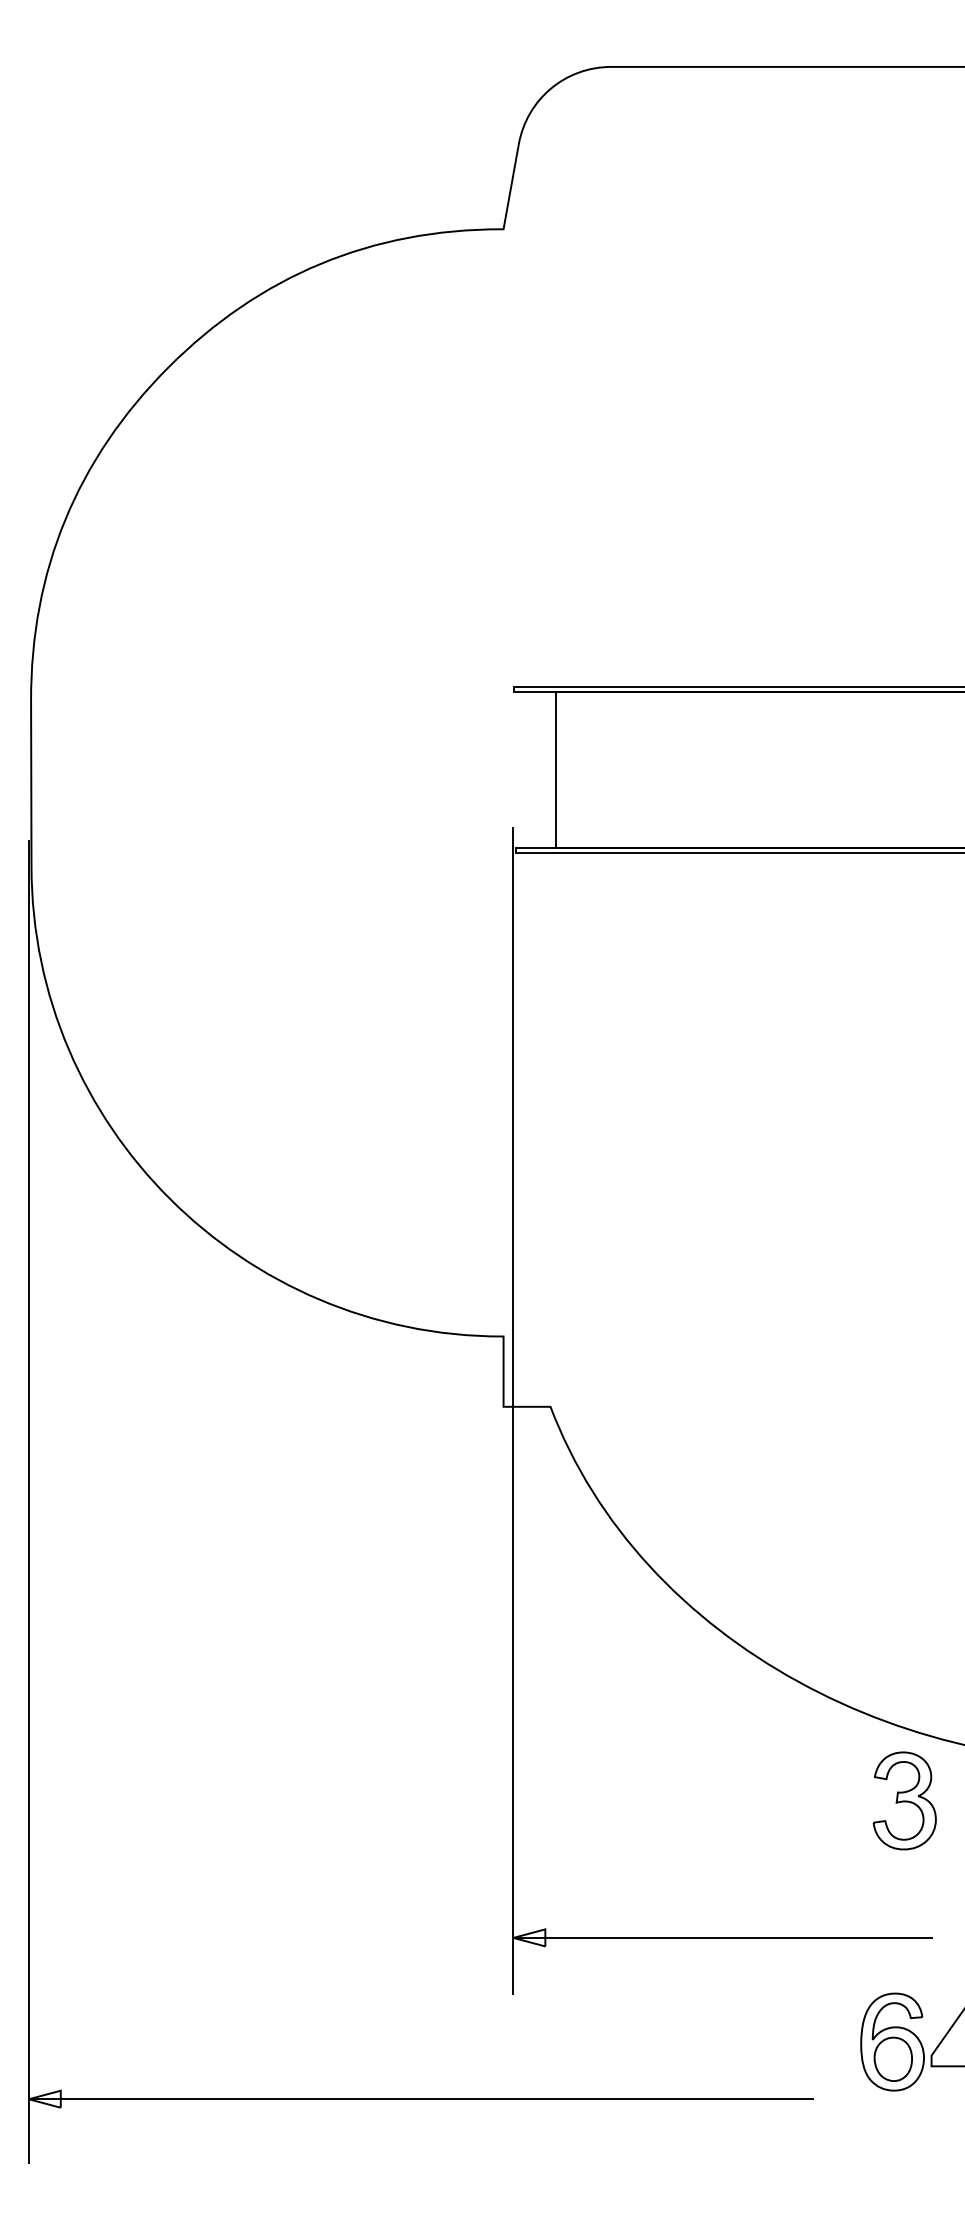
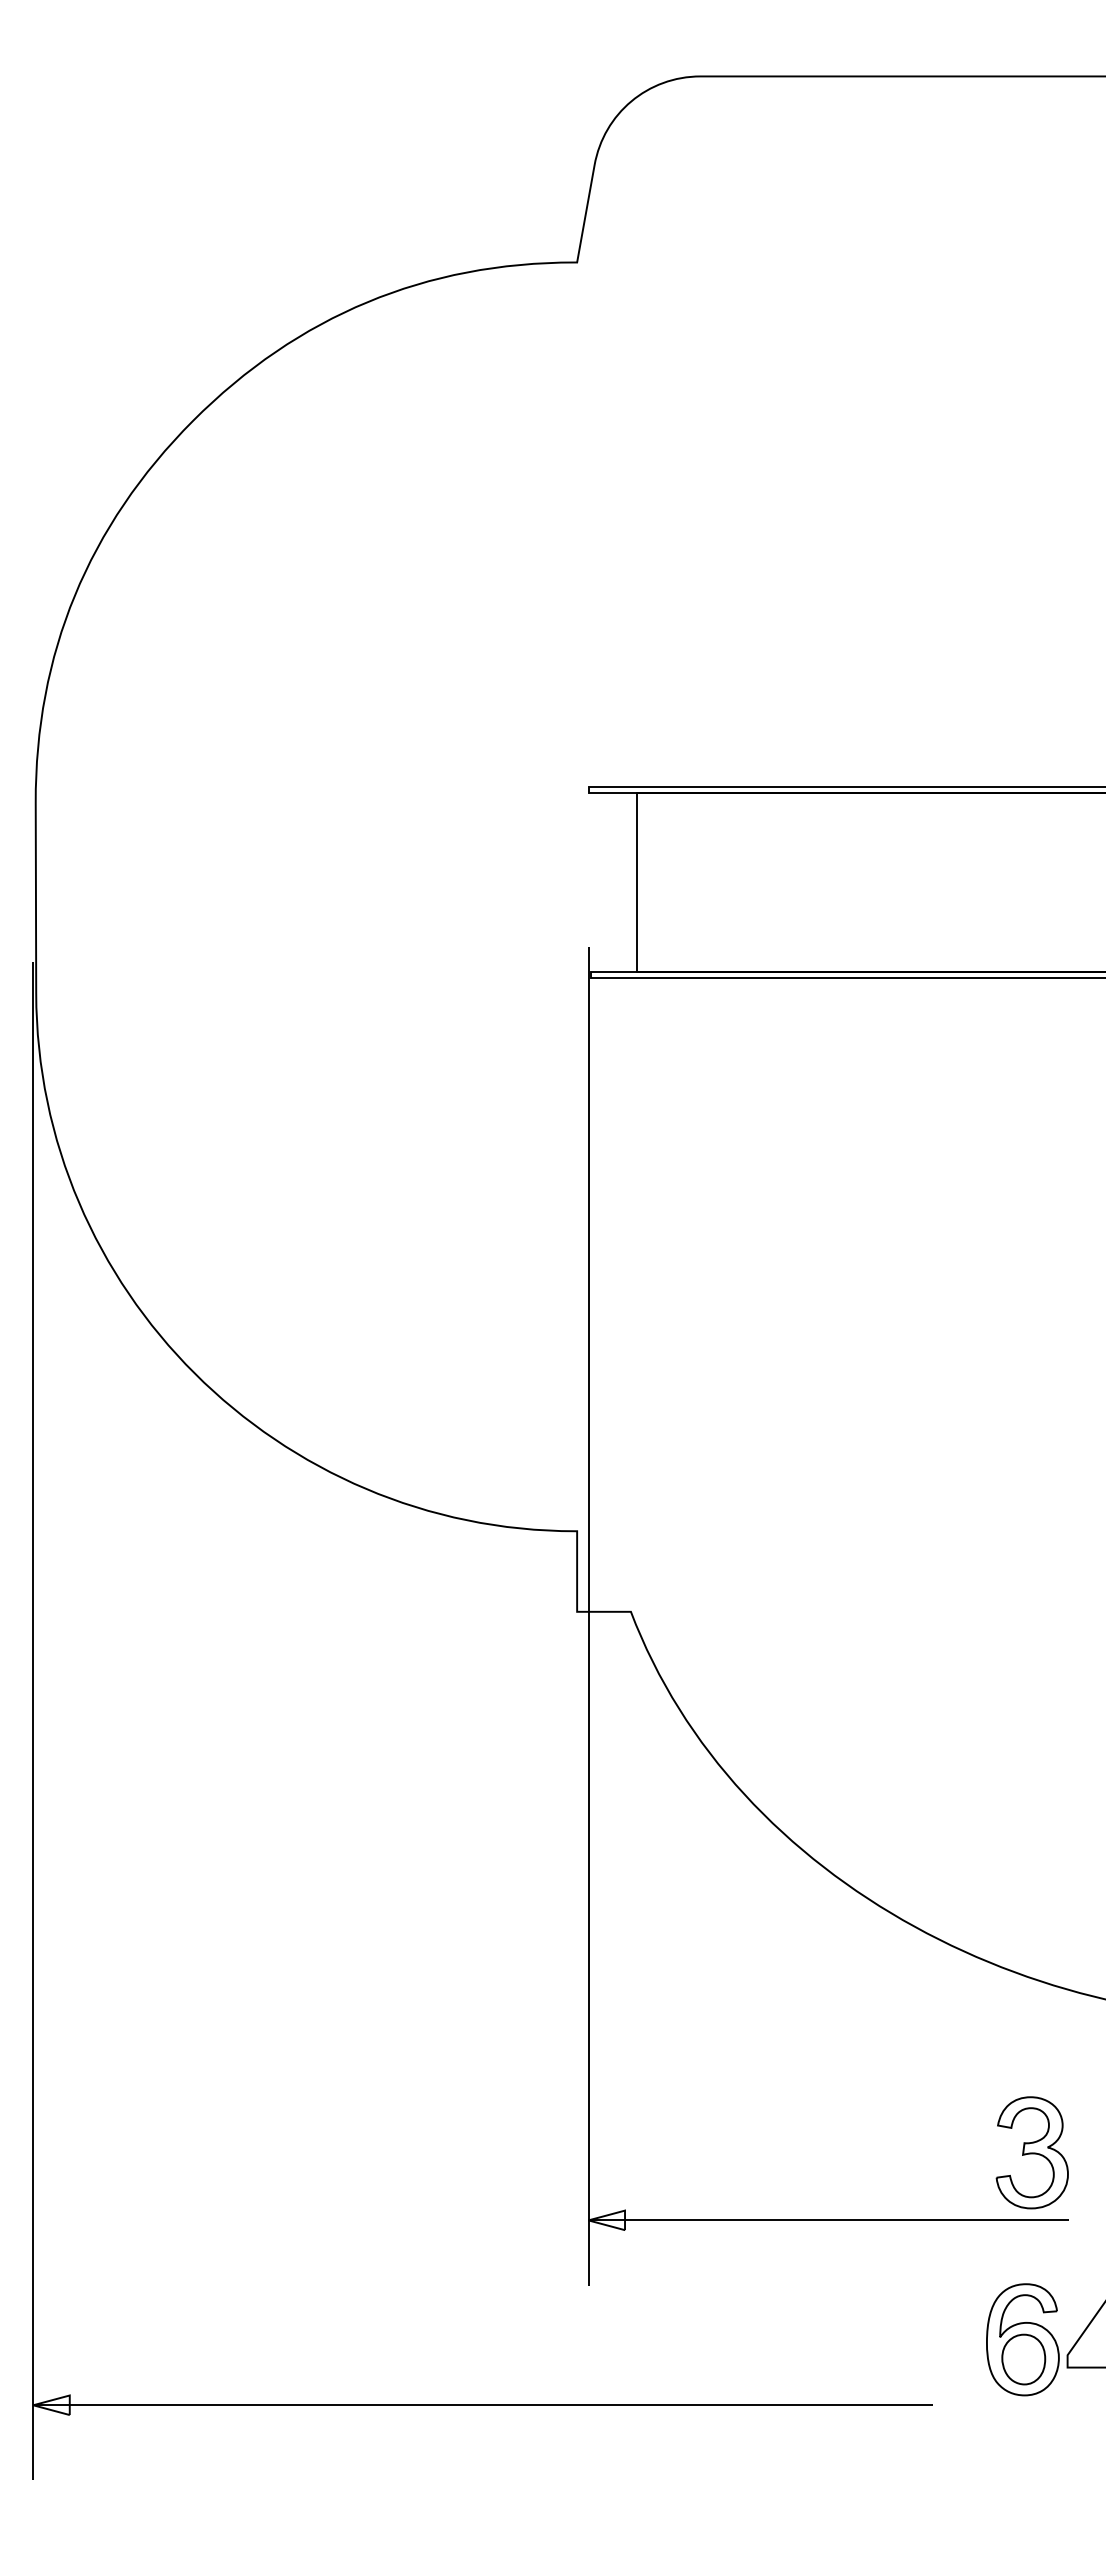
part: (904, 1800) -> (1031, 2152), moved

